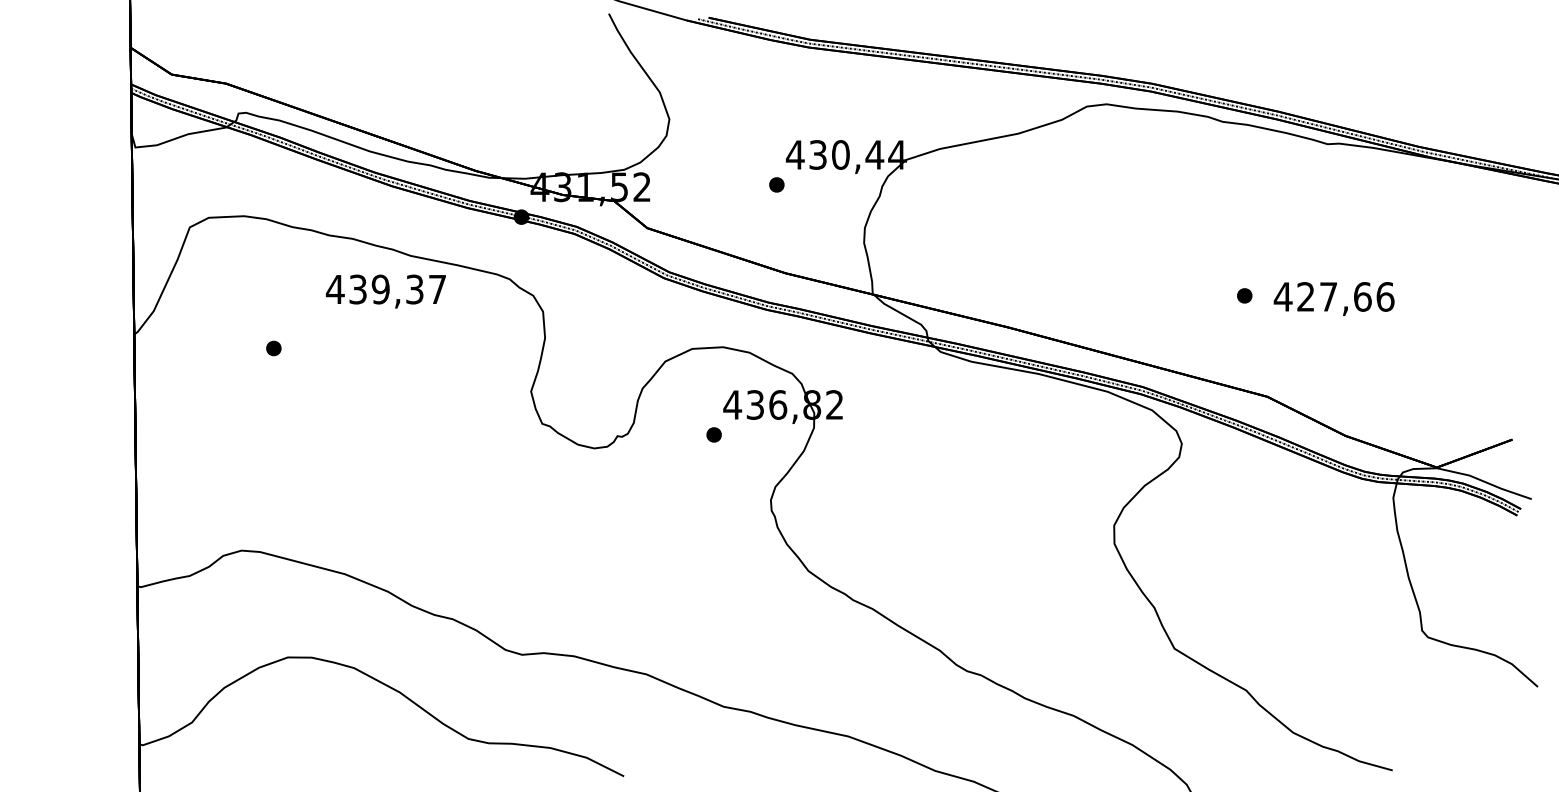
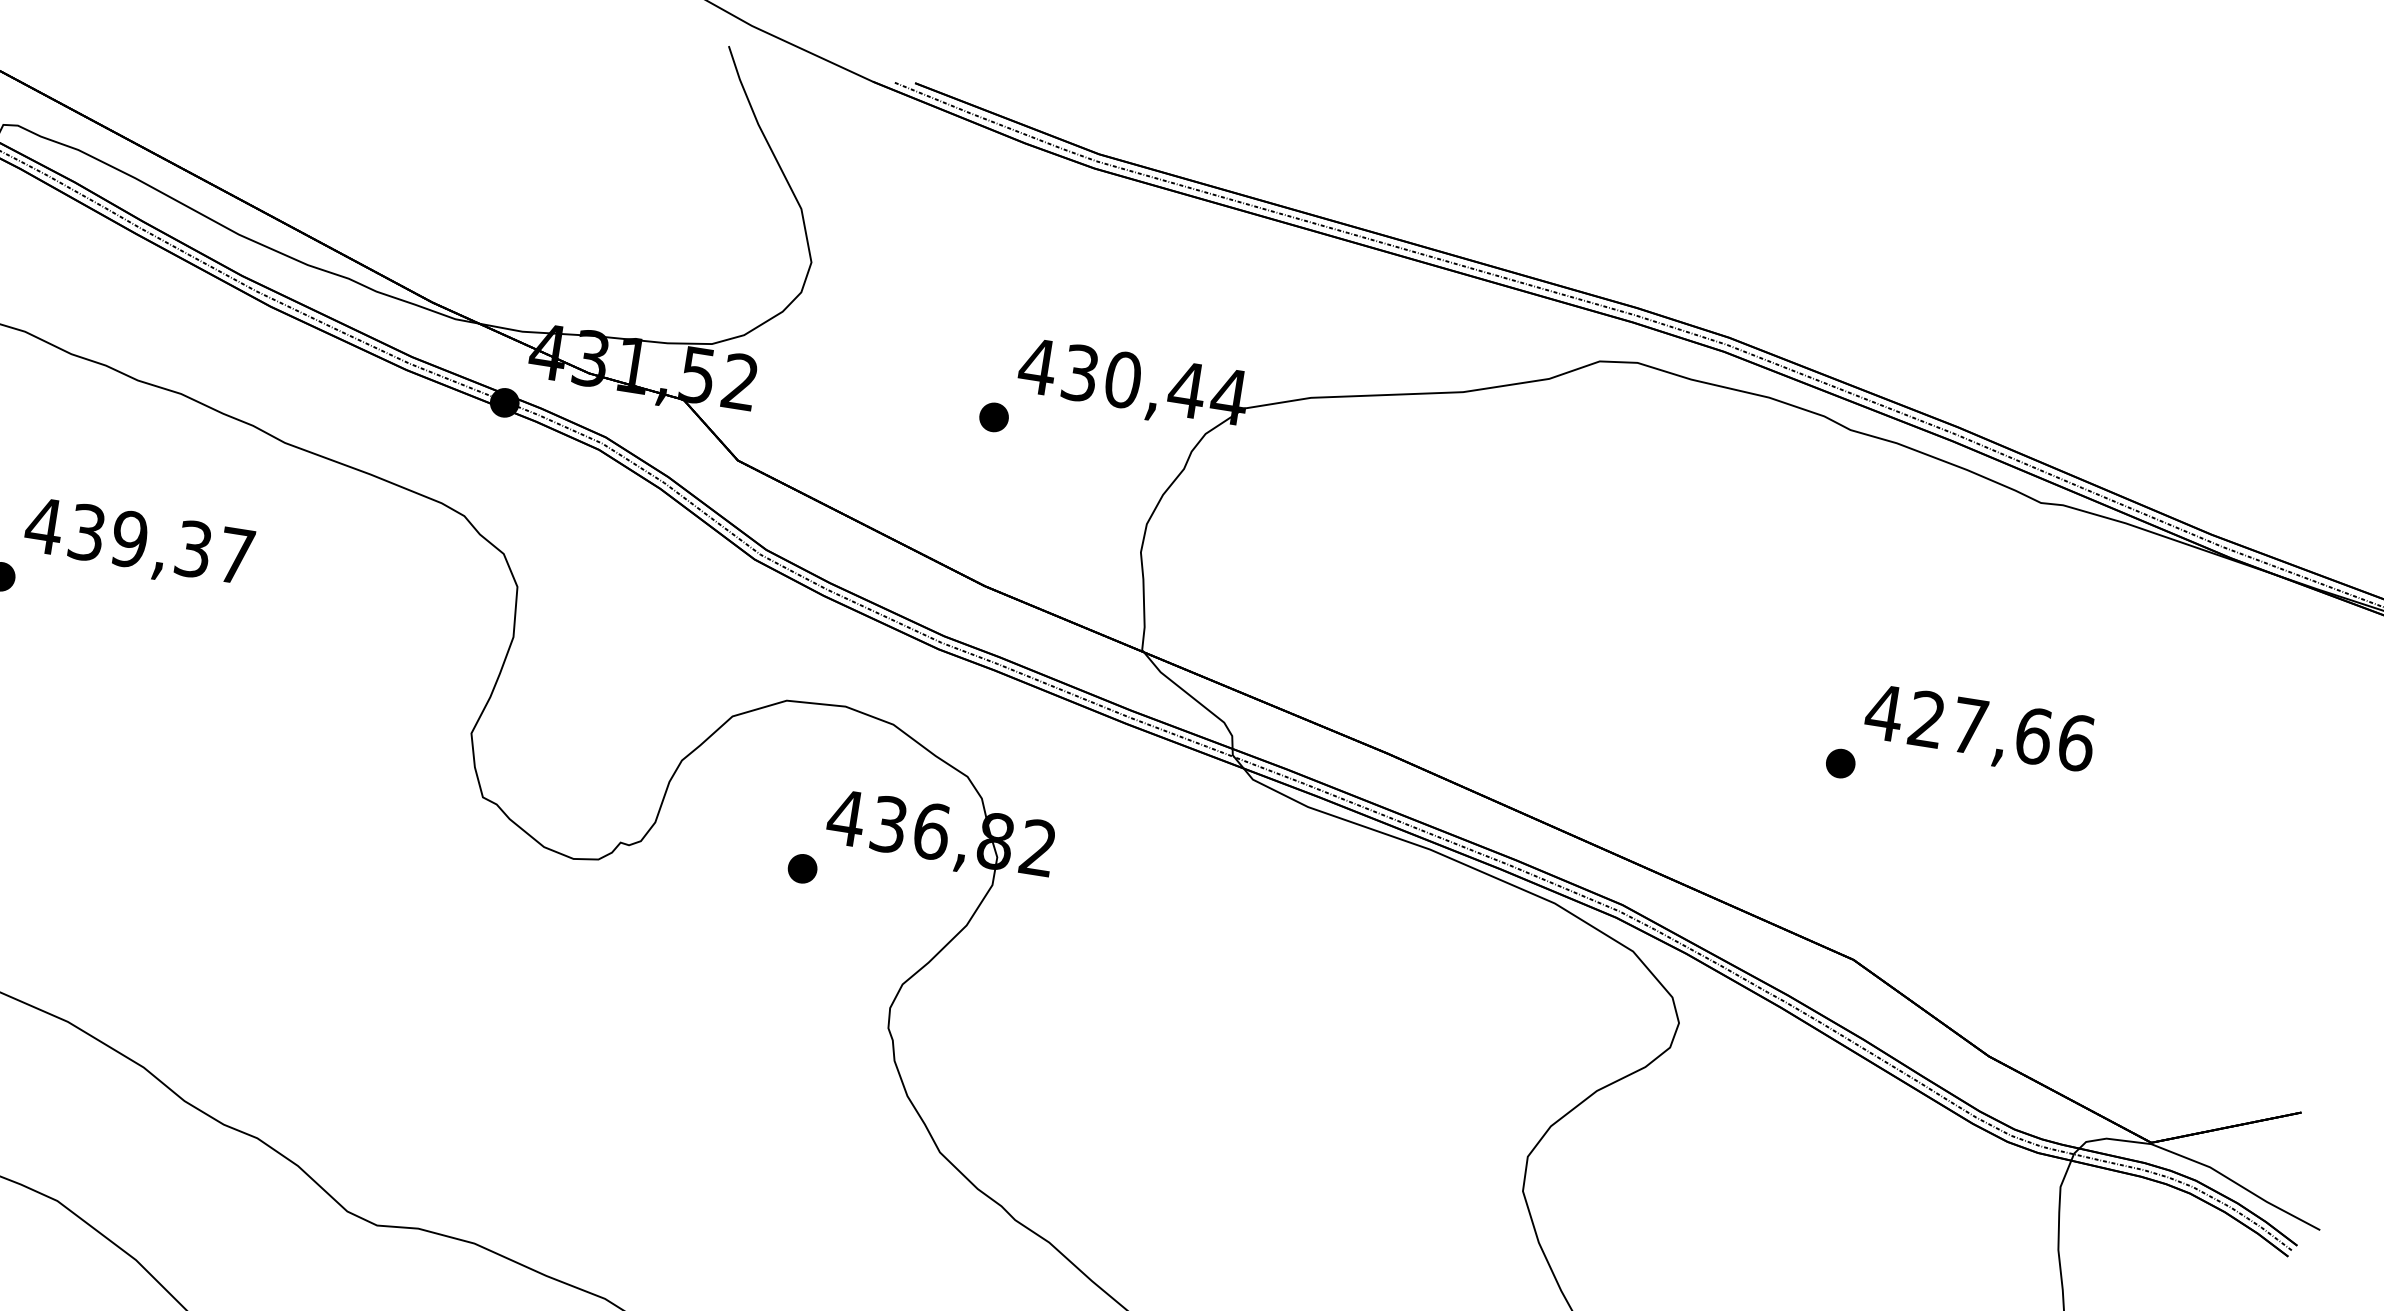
text: (385, 291) -> (137, 544), moved
text: (1333, 298) -> (1978, 730), moved

